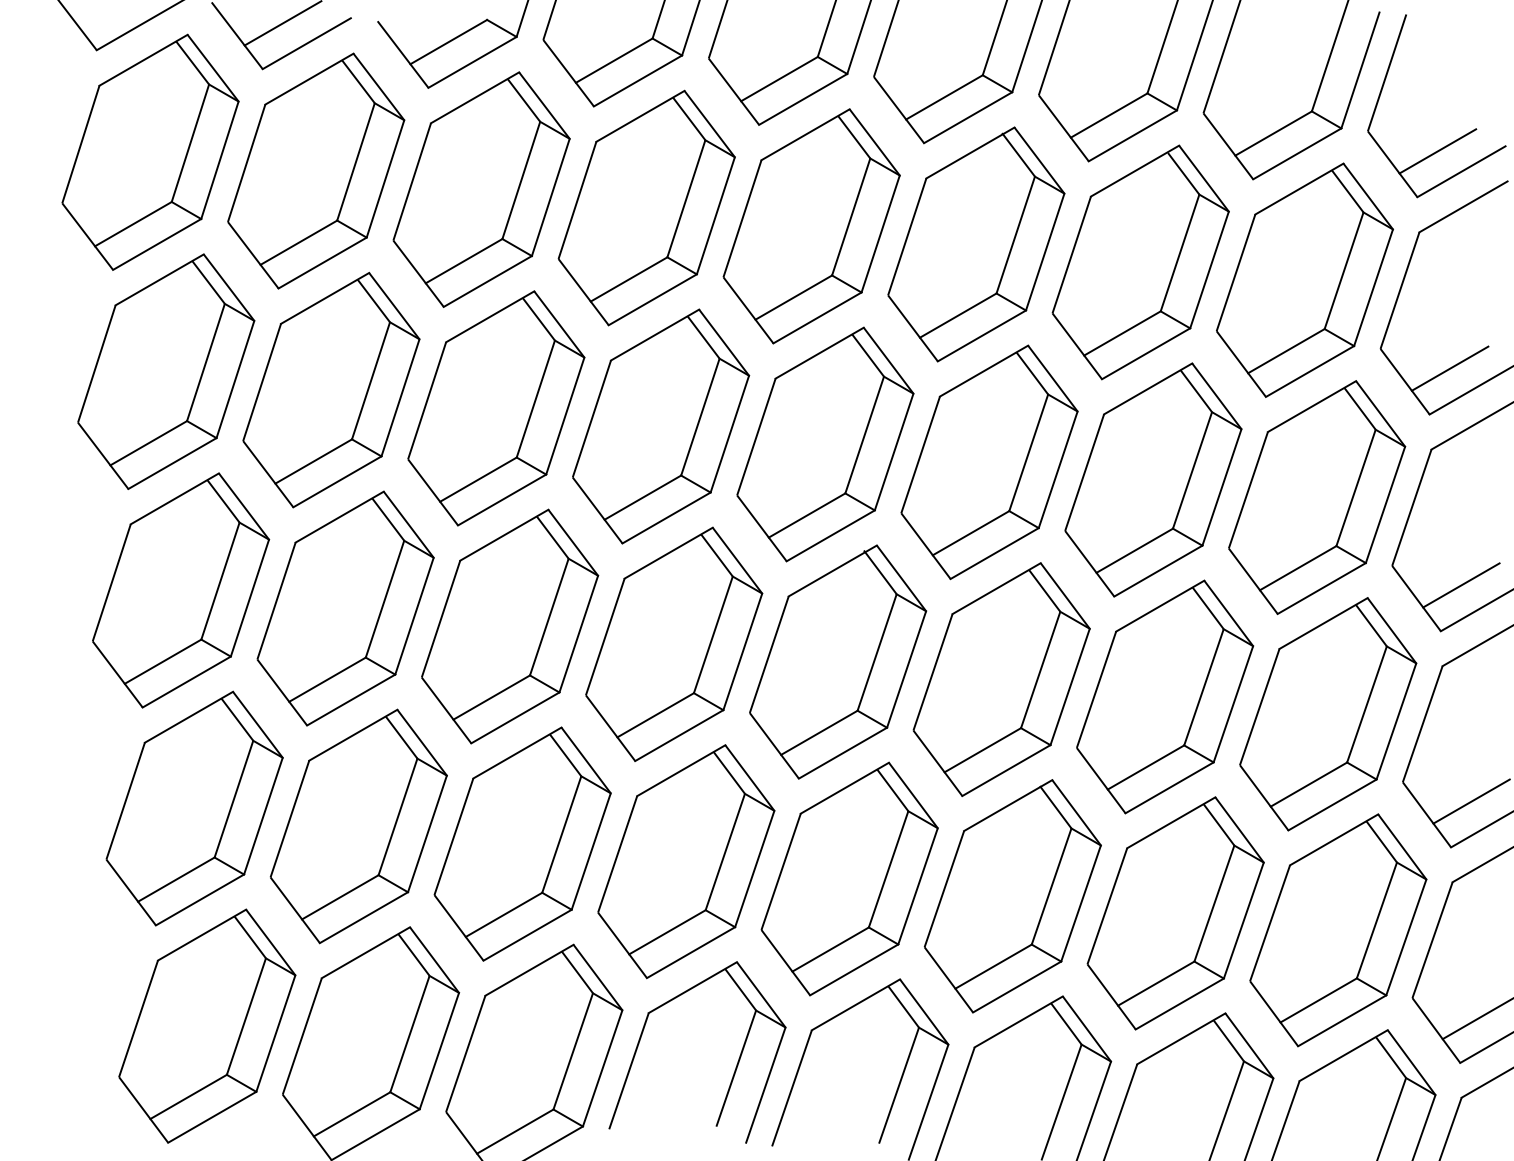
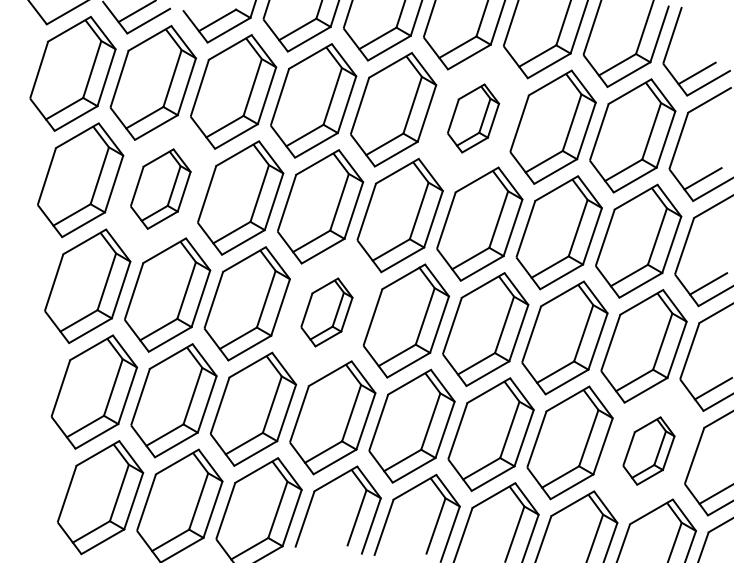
part: (976, 244) -> (473, 118), size x0.6
part: (331, 388) -> (160, 188), size x0.7
part: (673, 644) -> (326, 312), size x0.6
part: (1337, 929) -> (648, 450), size x0.6

